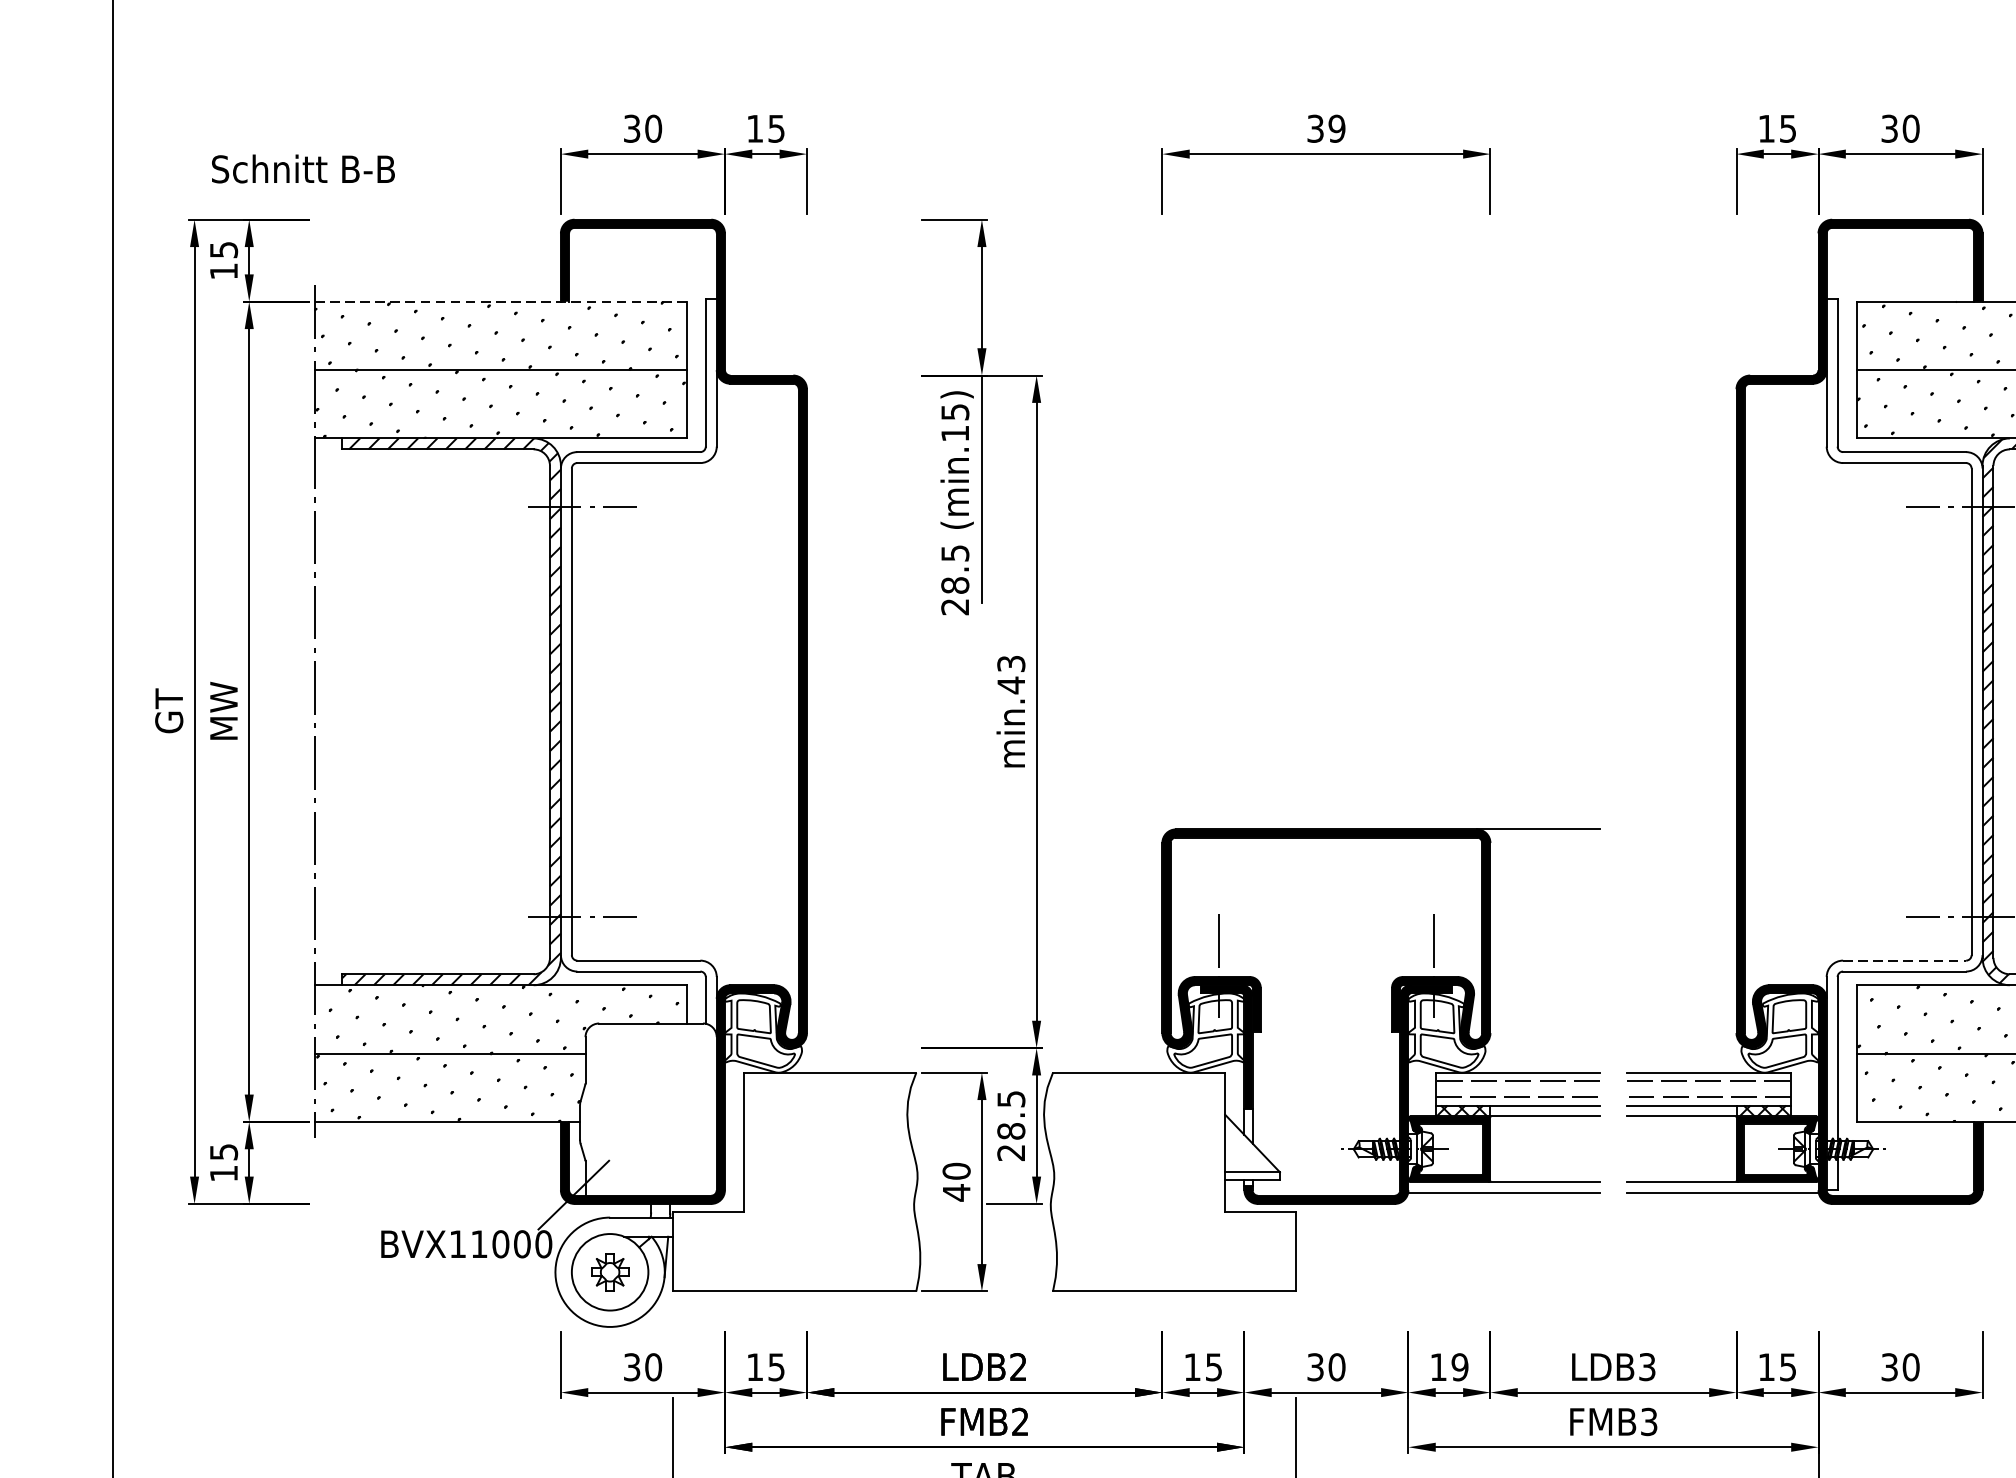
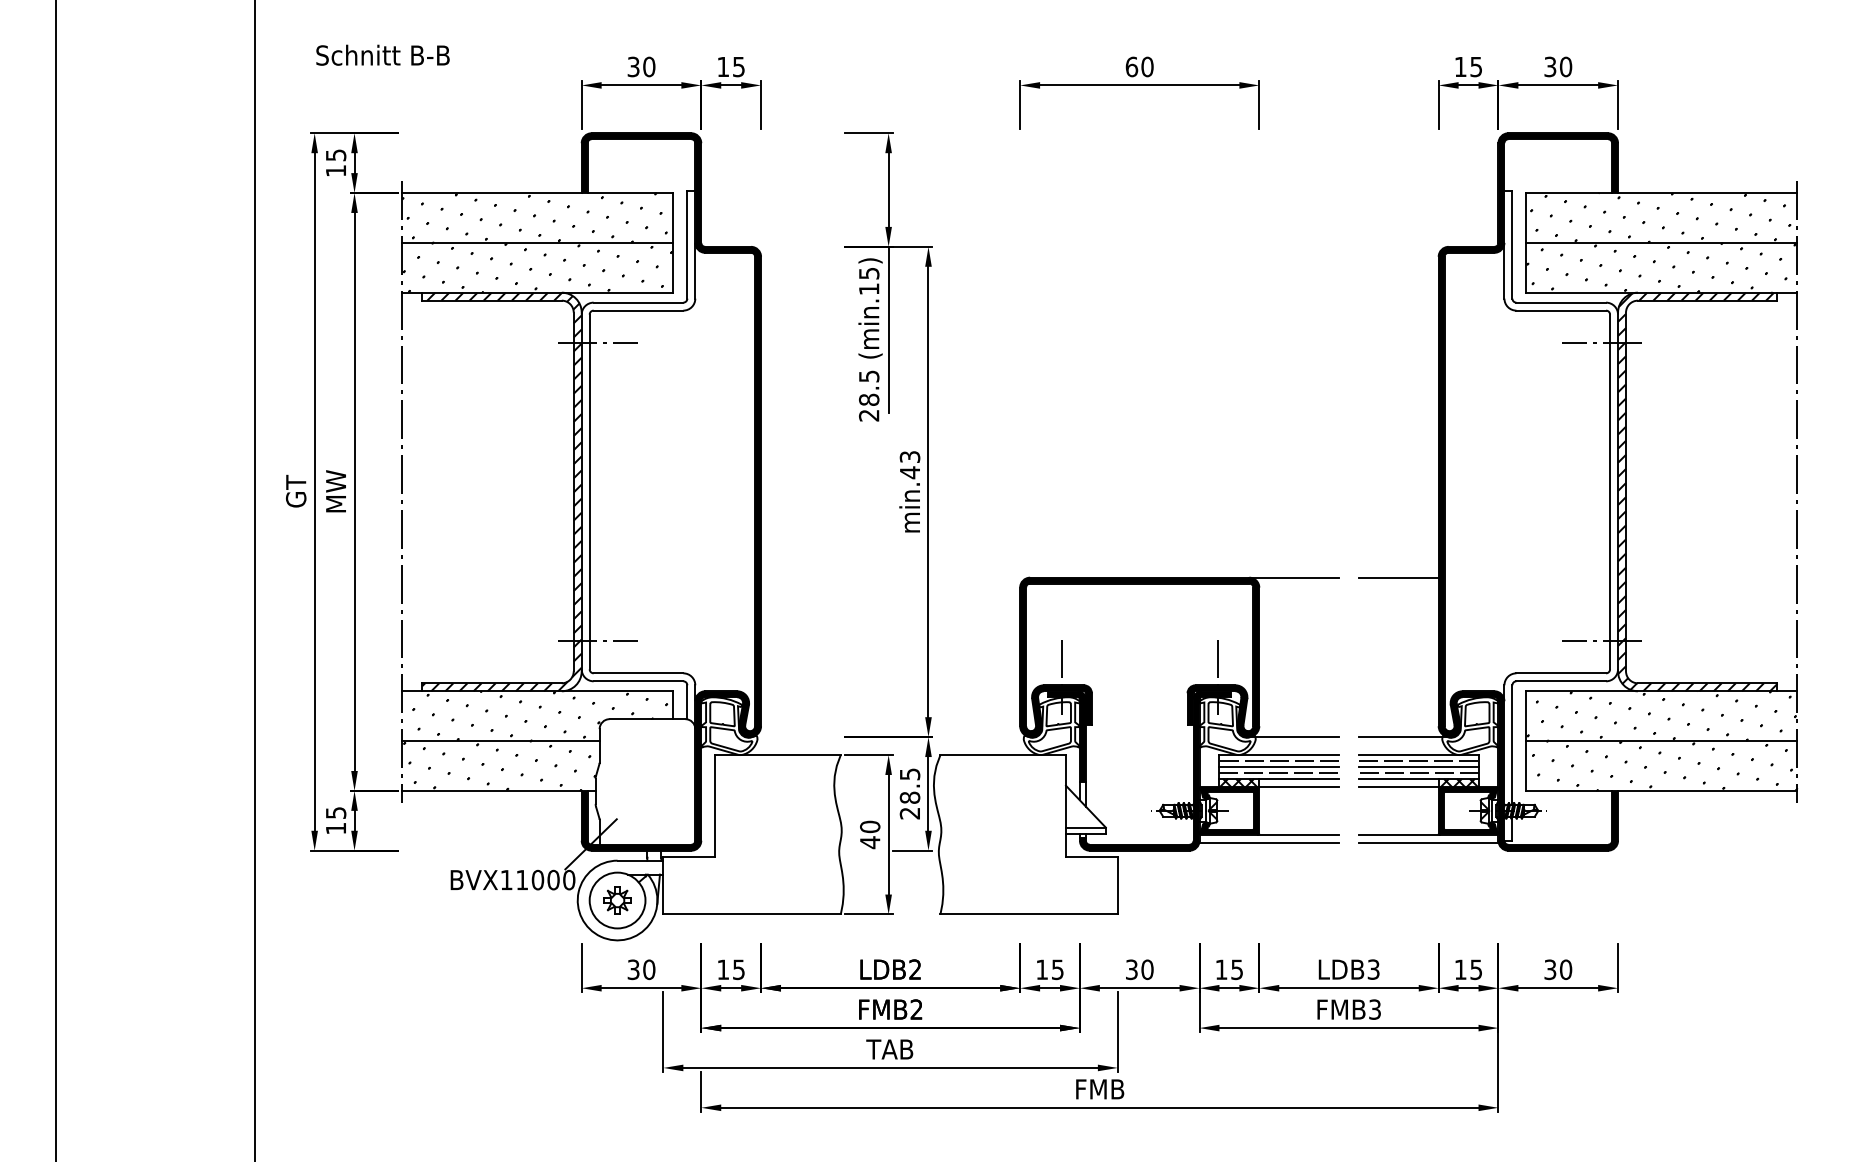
text: (1326, 128) -> (1139, 66), 39 -> 60
text: (302, 167) -> (382, 54), moved
line: (500, 302) -> (537, 193), dashed -> solid
line: (1681, 829) -> (1398, 577), added
line: (1904, 960) -> (1561, 673), dashed -> solid
line: (1538, 1048) -> (1294, 737), added
line: (1688, 1048) -> (1403, 737), added
line: (1518, 1089) -> (1279, 767), added
line: (1708, 1089) -> (1418, 767), added
text: (1460, 1366) -> (1237, 969), 19 -> 15

